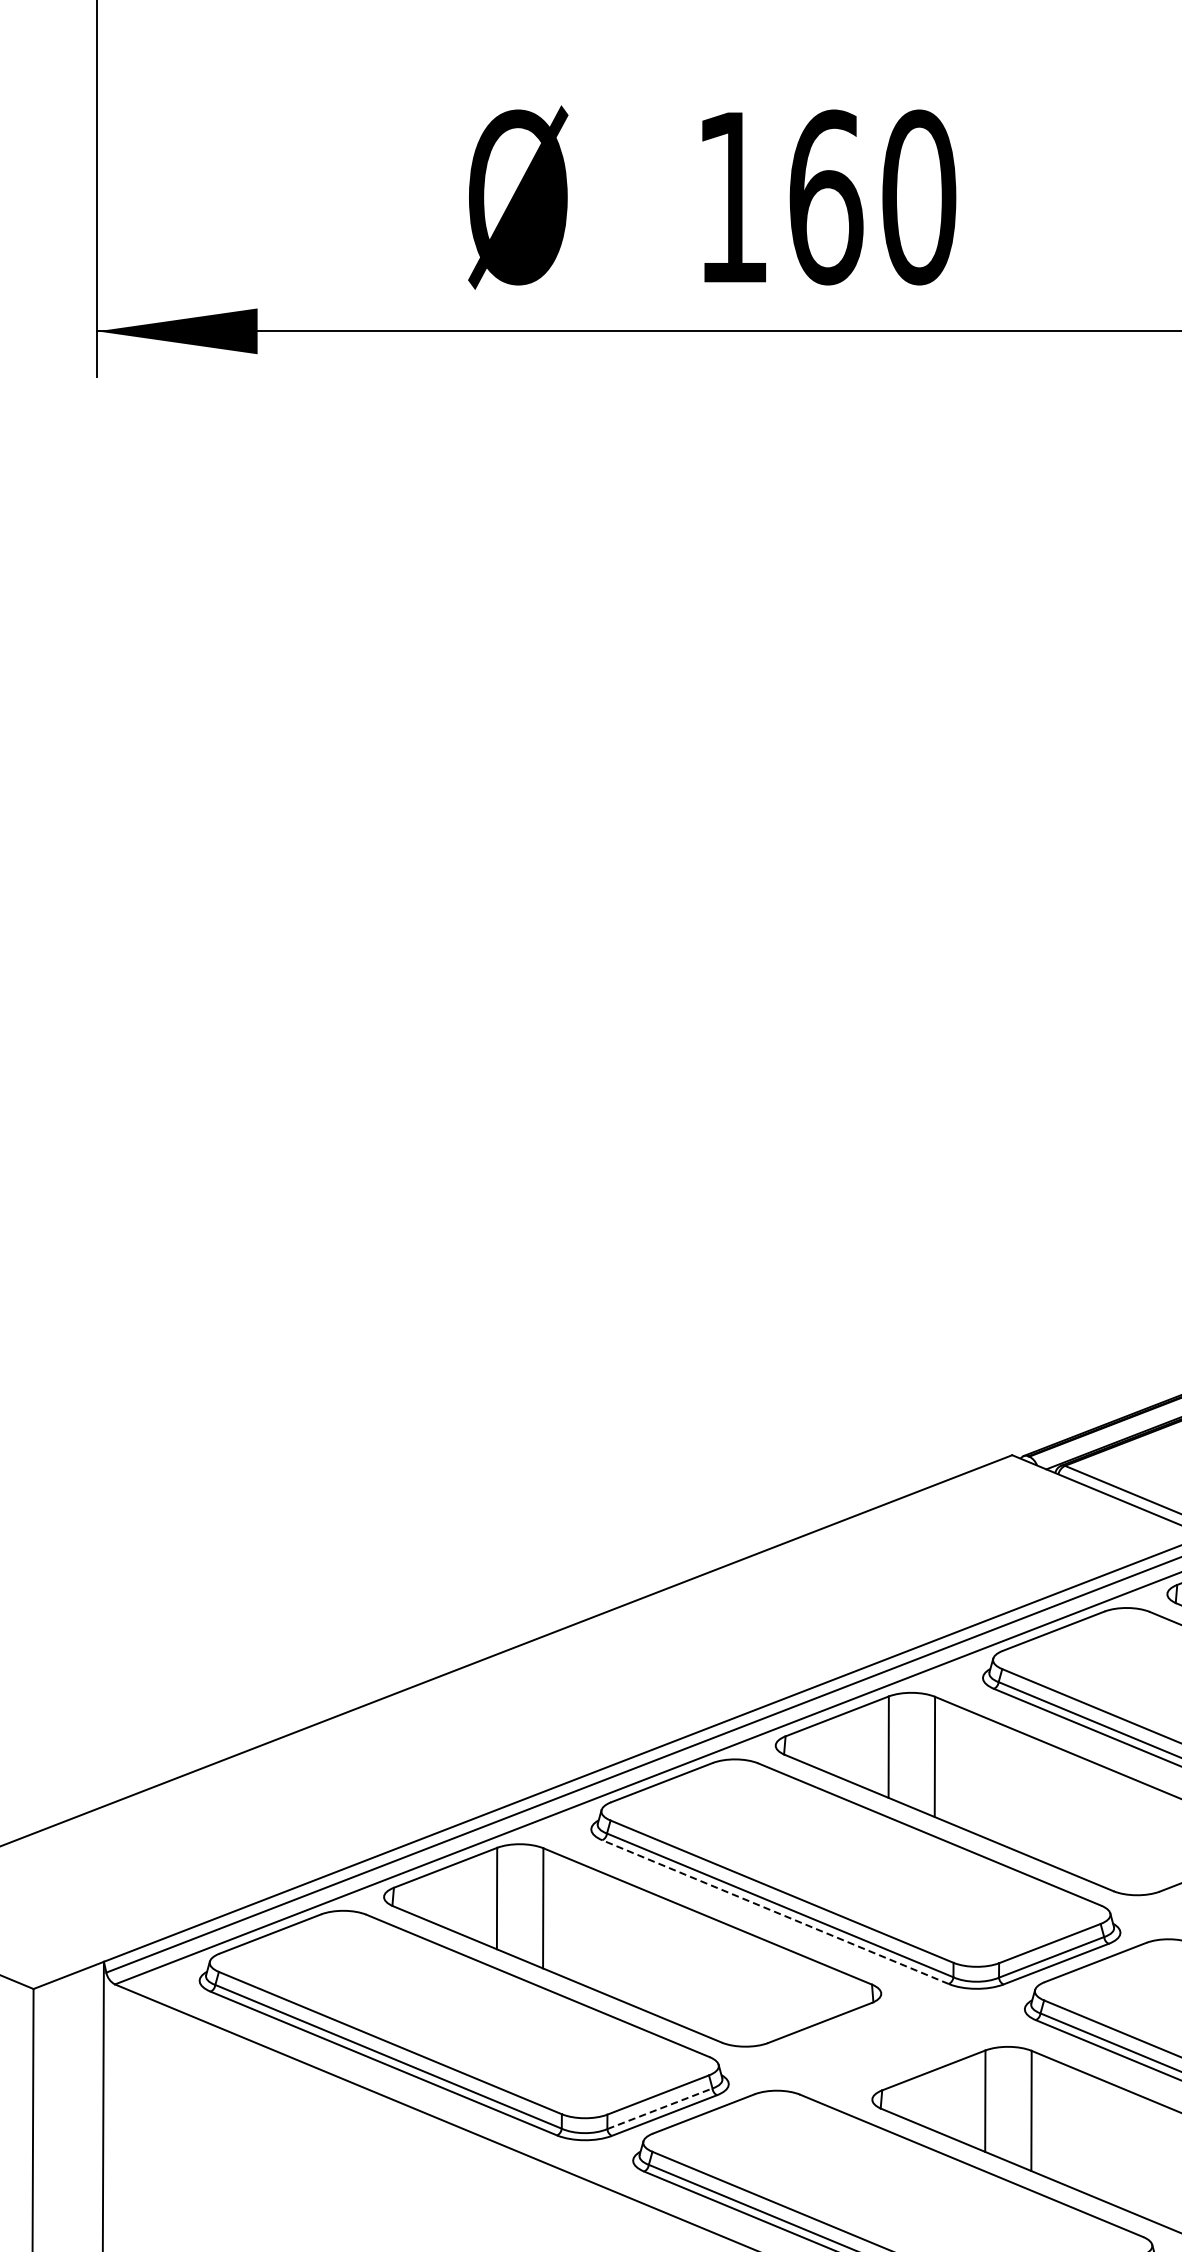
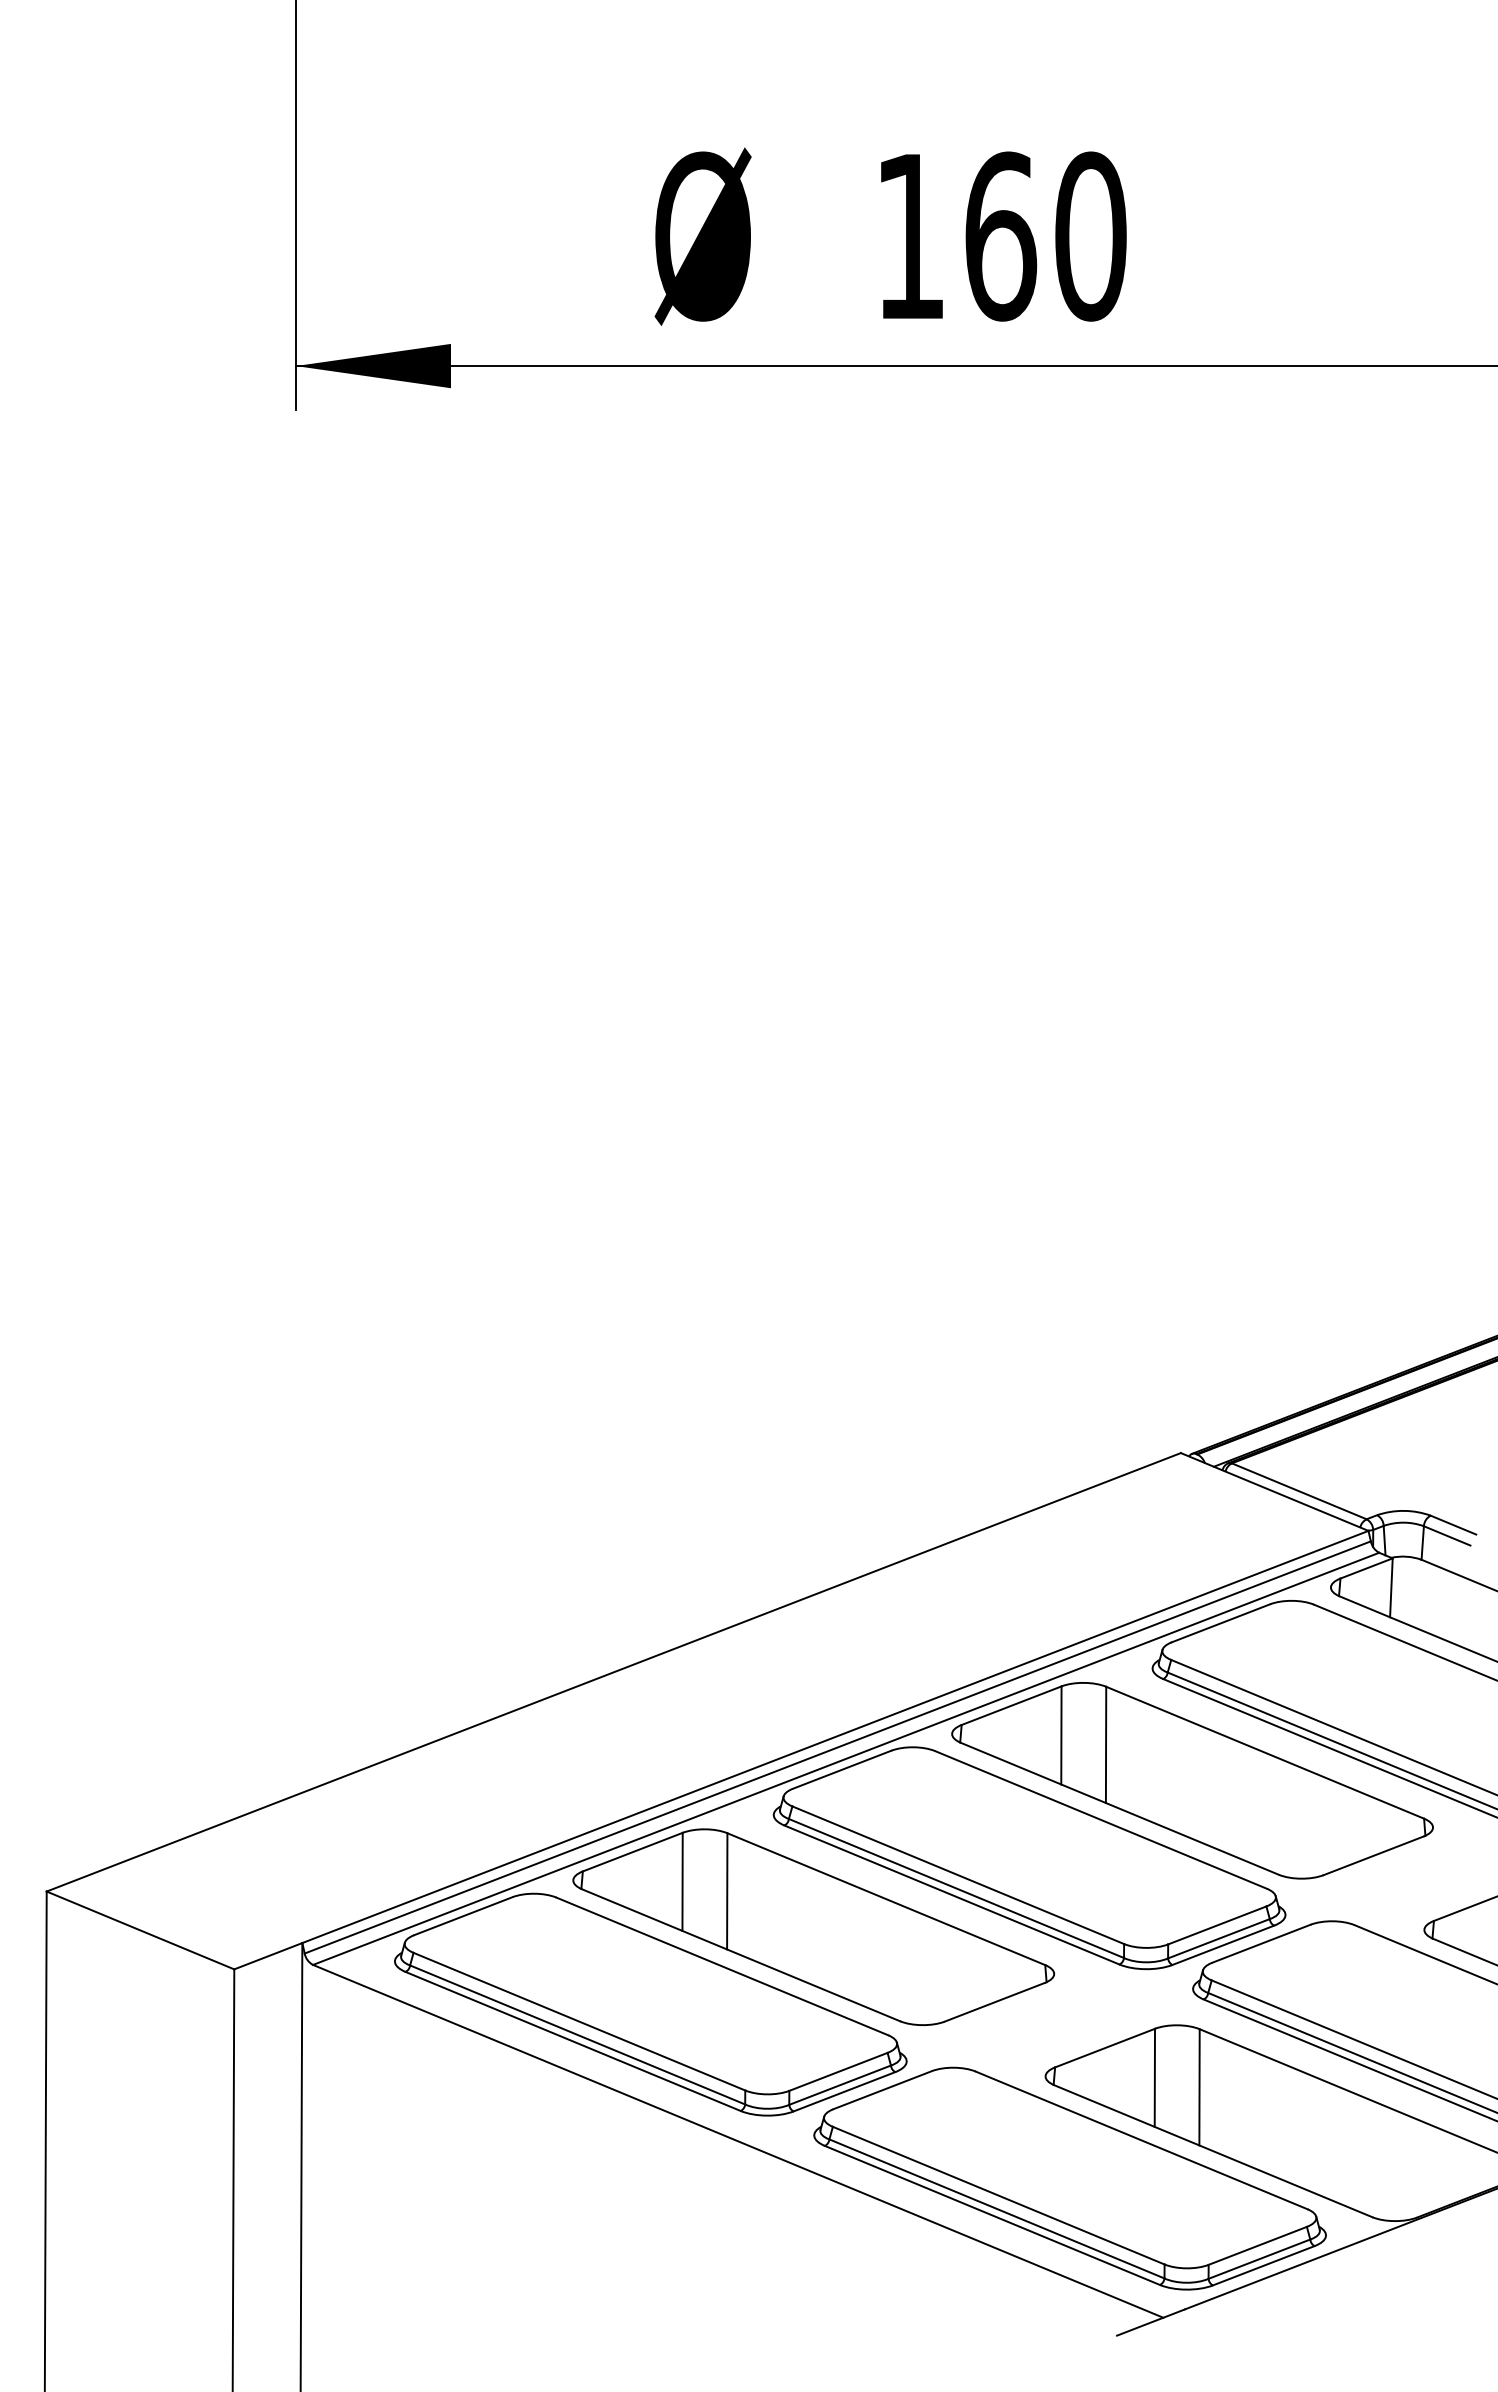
line: (775, 1911) -> (951, 1894), dashed -> solid
line: (660, 2109) -> (840, 2085), dashed -> solid

